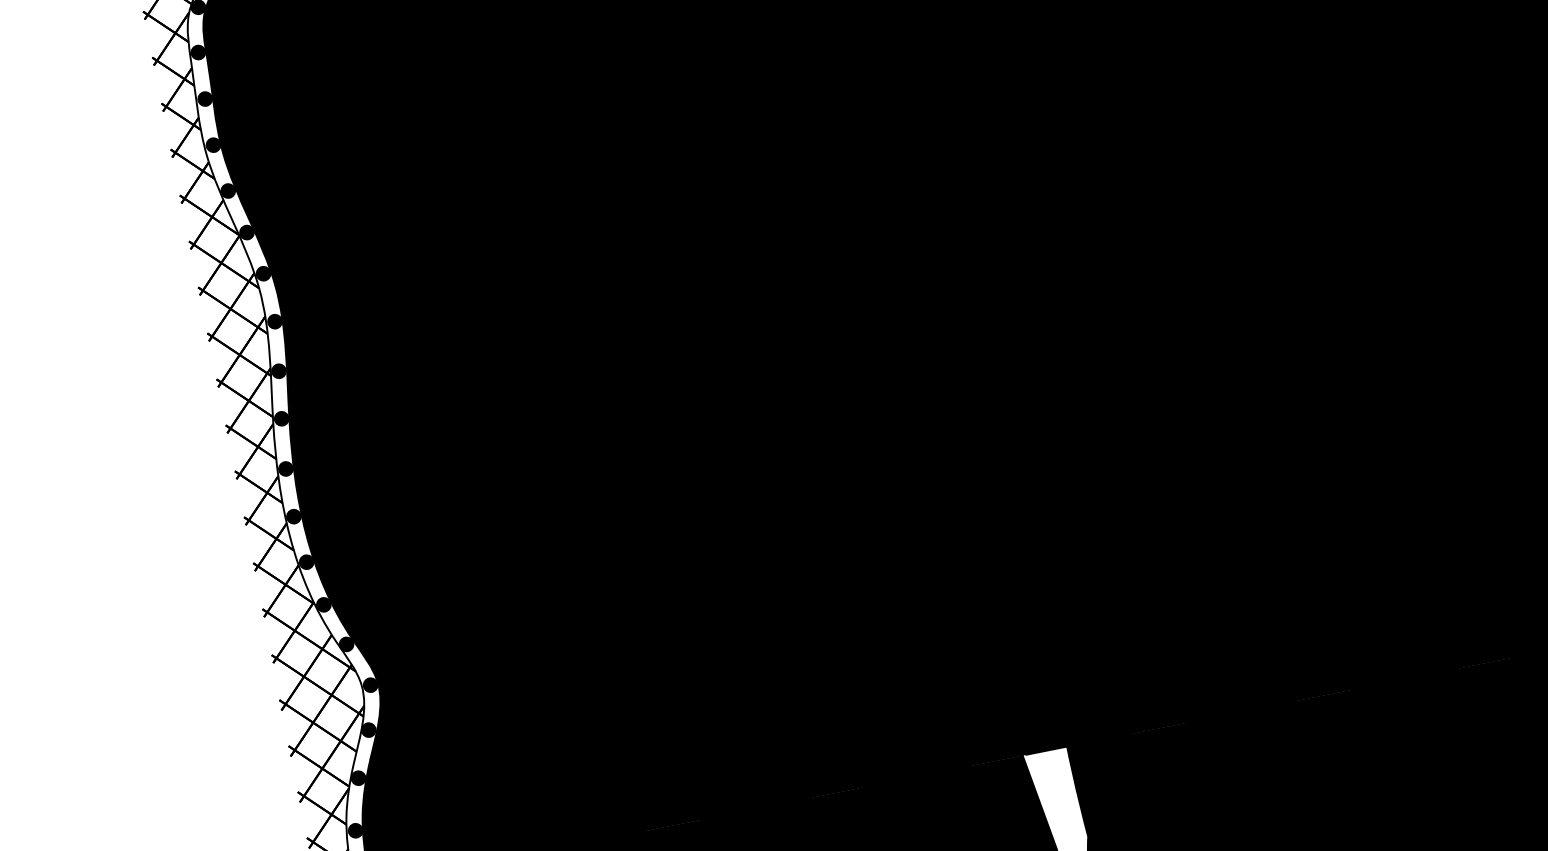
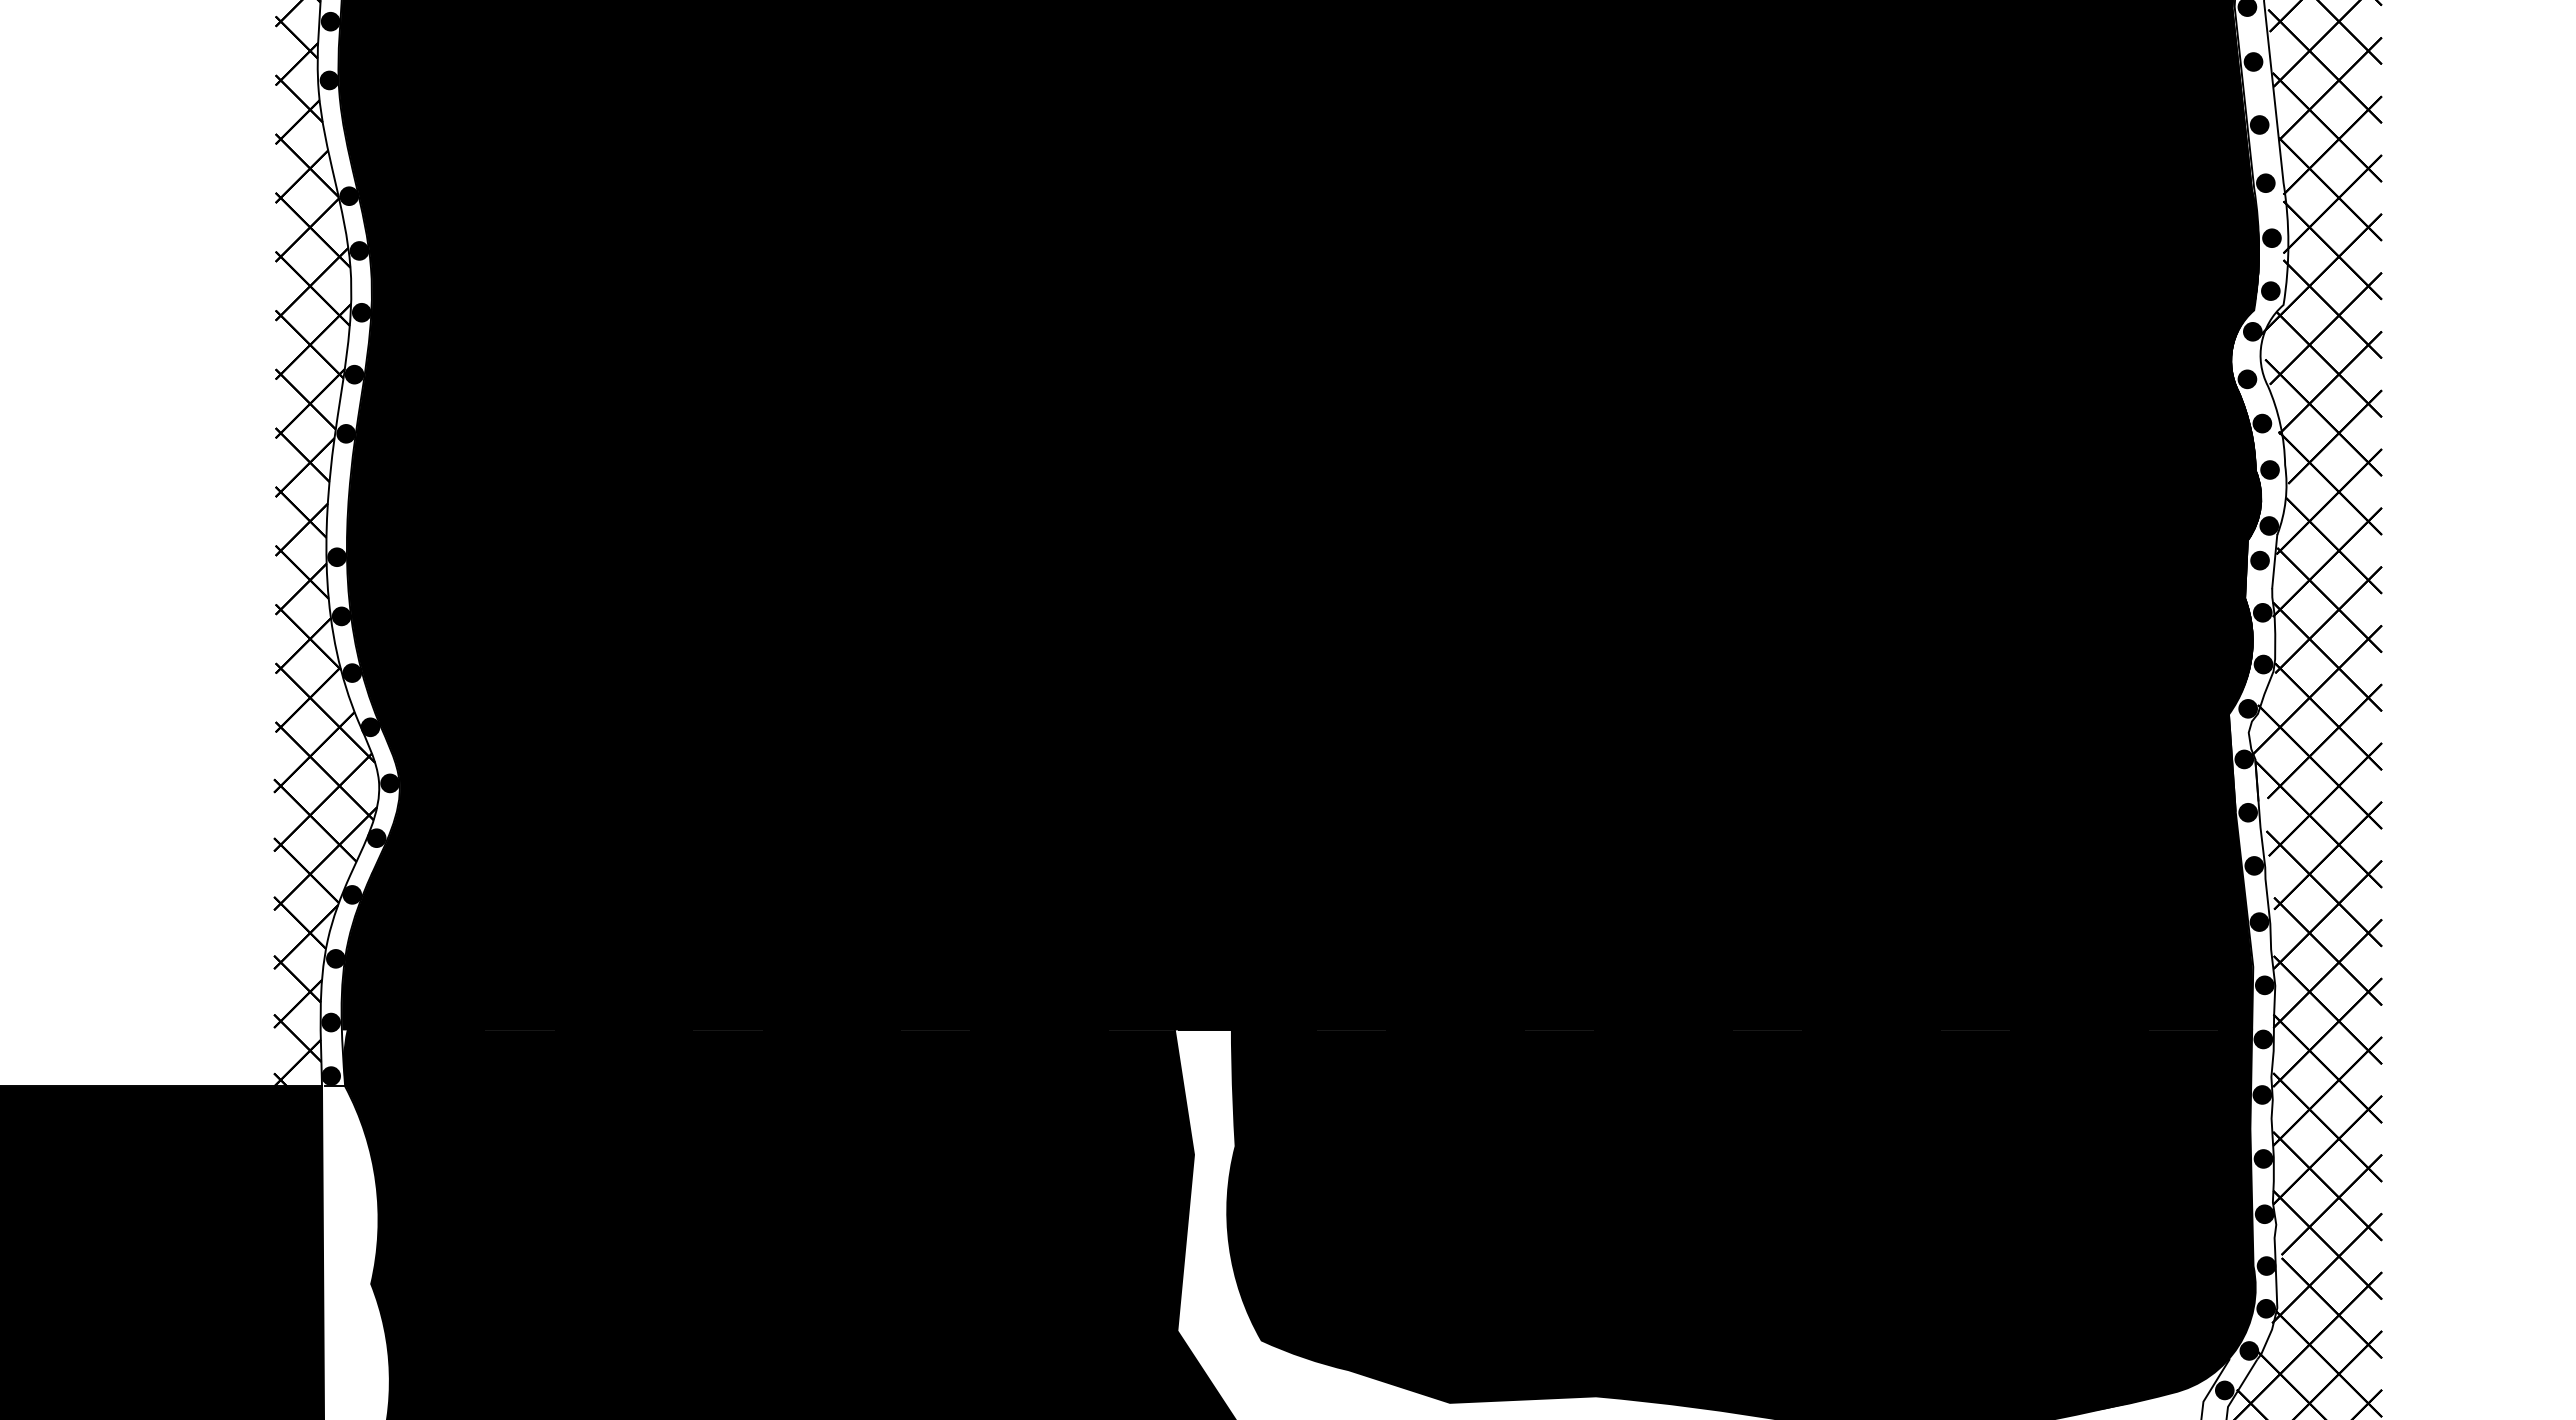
fill: (228, 191) -> (336, 140), removed
fill: (285, 468) -> (338, 496), removed

